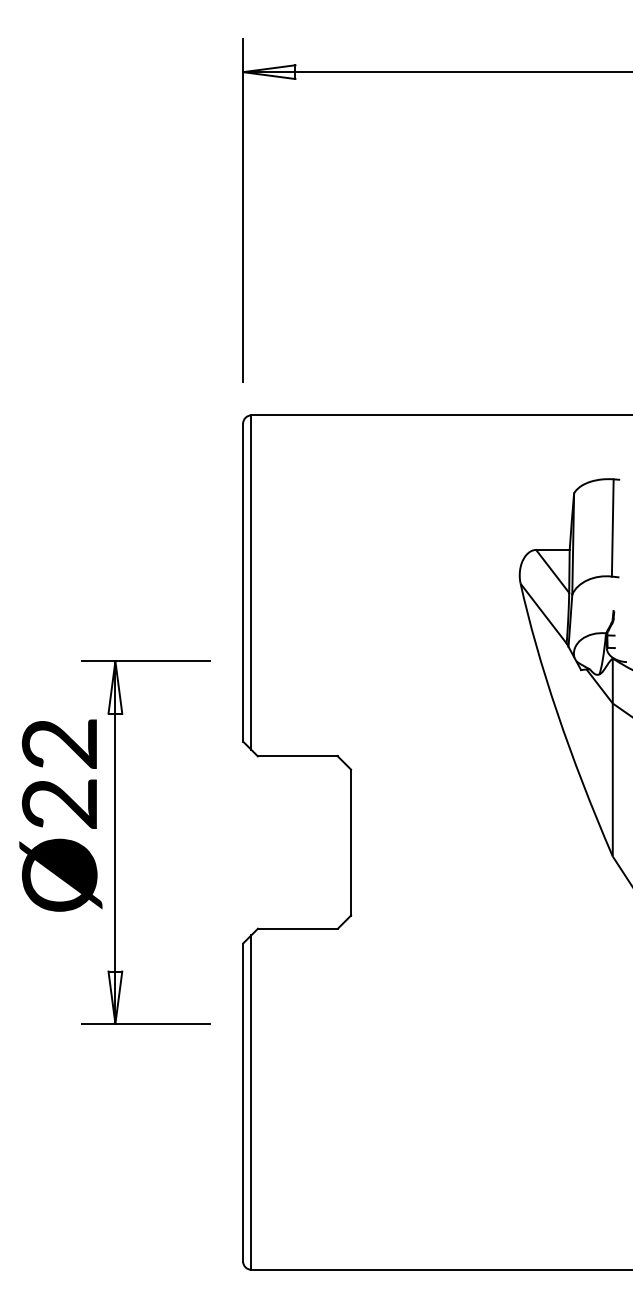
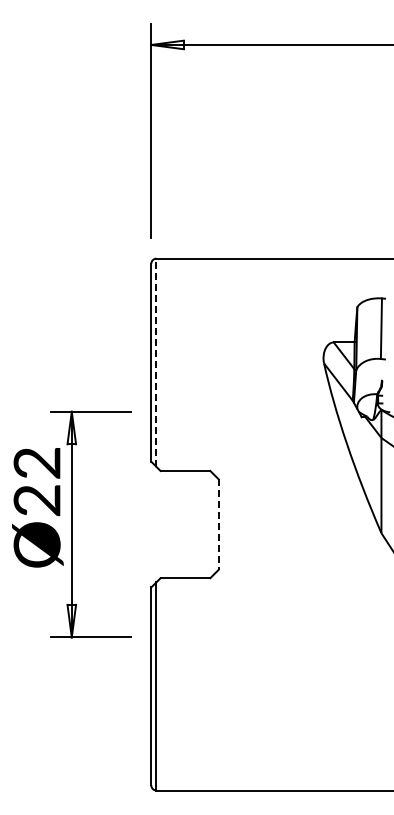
line: (251, 582) -> (156, 362), solid -> dashed
line: (351, 844) -> (218, 525), solid -> dashed

